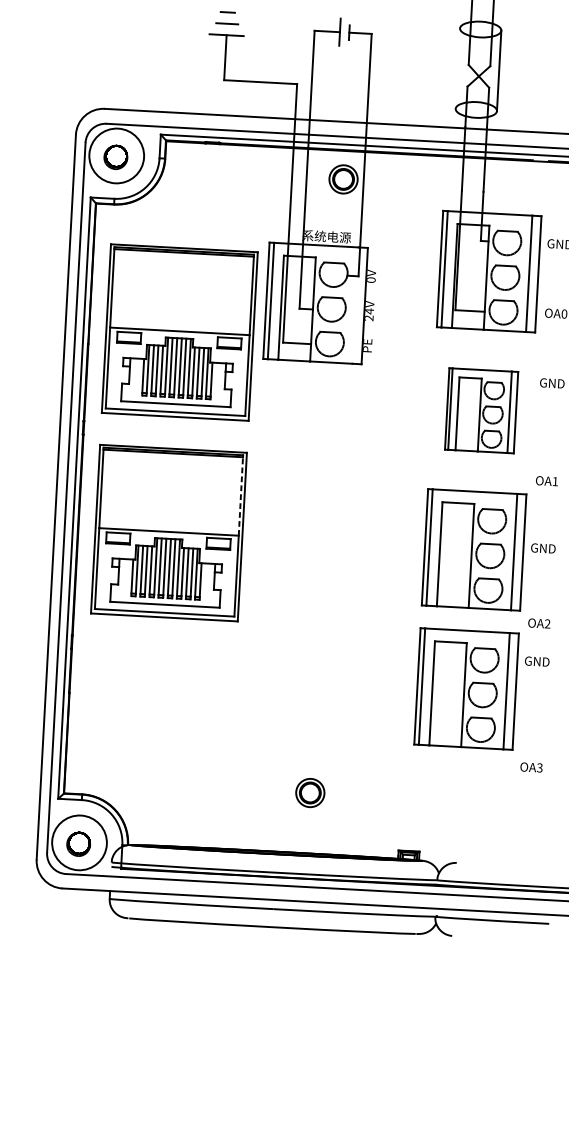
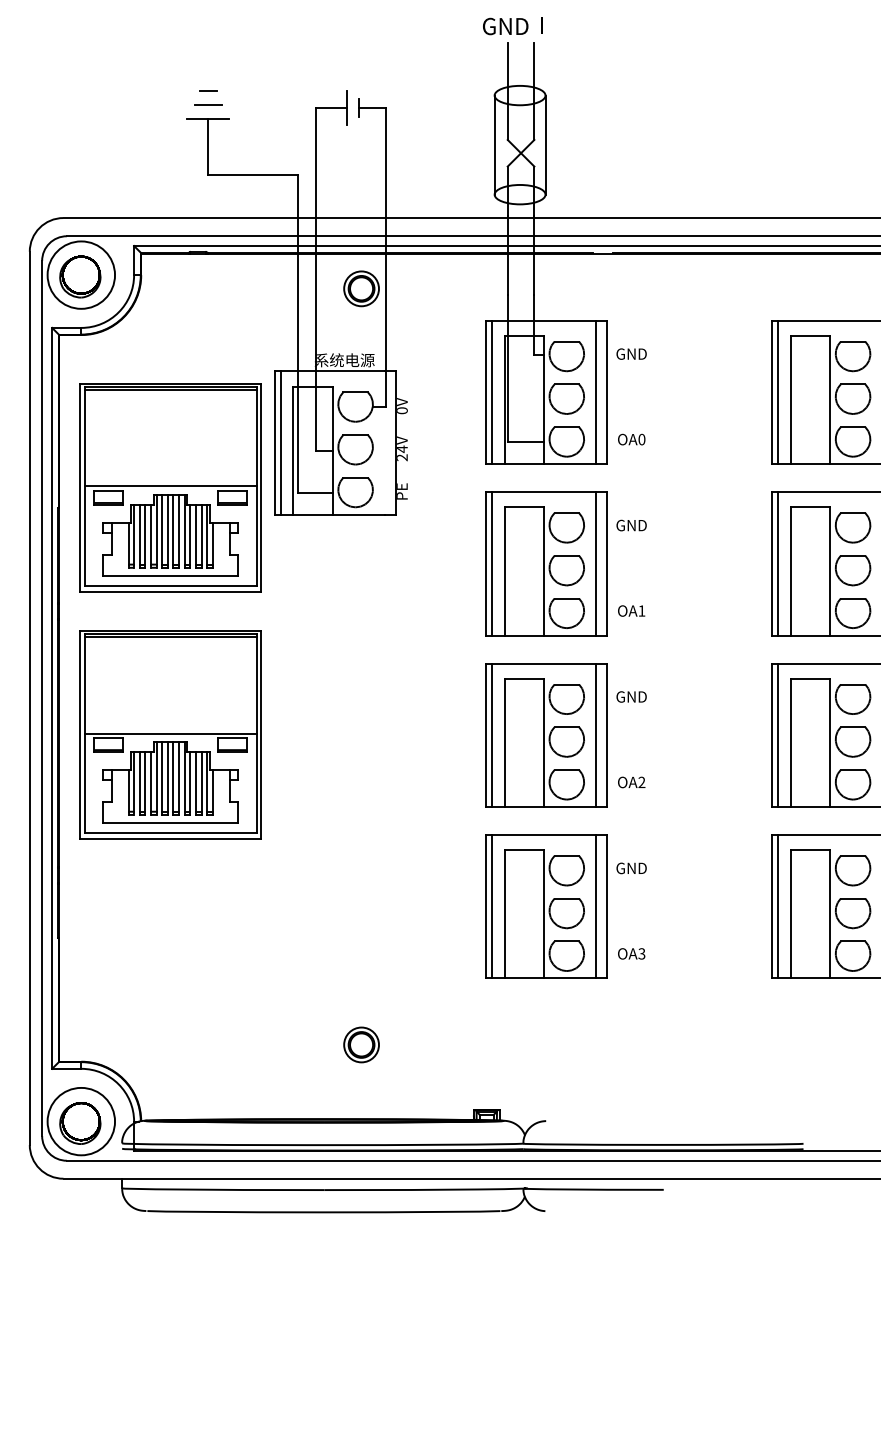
line: (457, 68) -> (494, 144), added
part: (116, 157) -> (80, 276), size x1.43
part: (481, 410) -> (546, 563), size x1.43
text: (546, 480) -> (631, 610), moved
line: (240, 495) -> (256, 684), dashed -> solid
text: (543, 548) -> (631, 696), moved
text: (539, 623) -> (631, 782), moved
text: (531, 767) -> (631, 953), moved
part: (78, 844) -> (80, 1123), size x1.43

